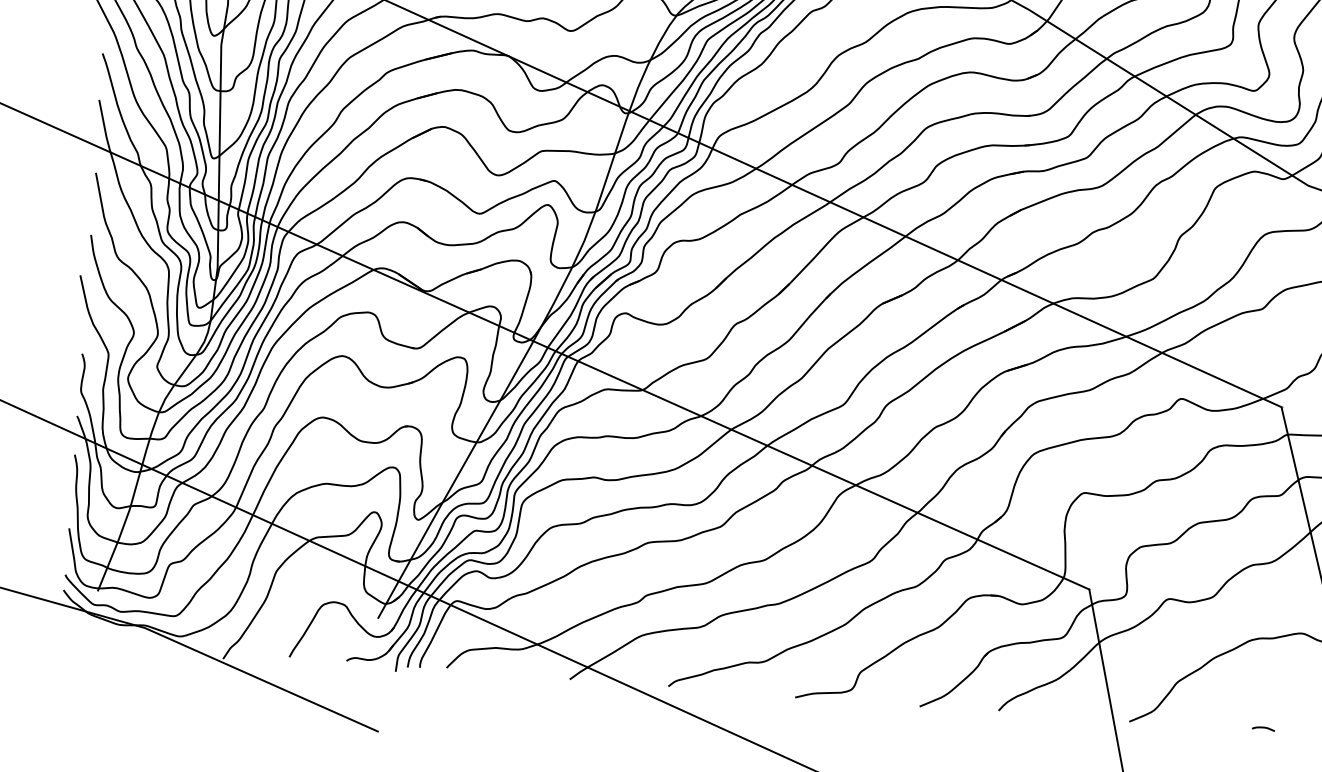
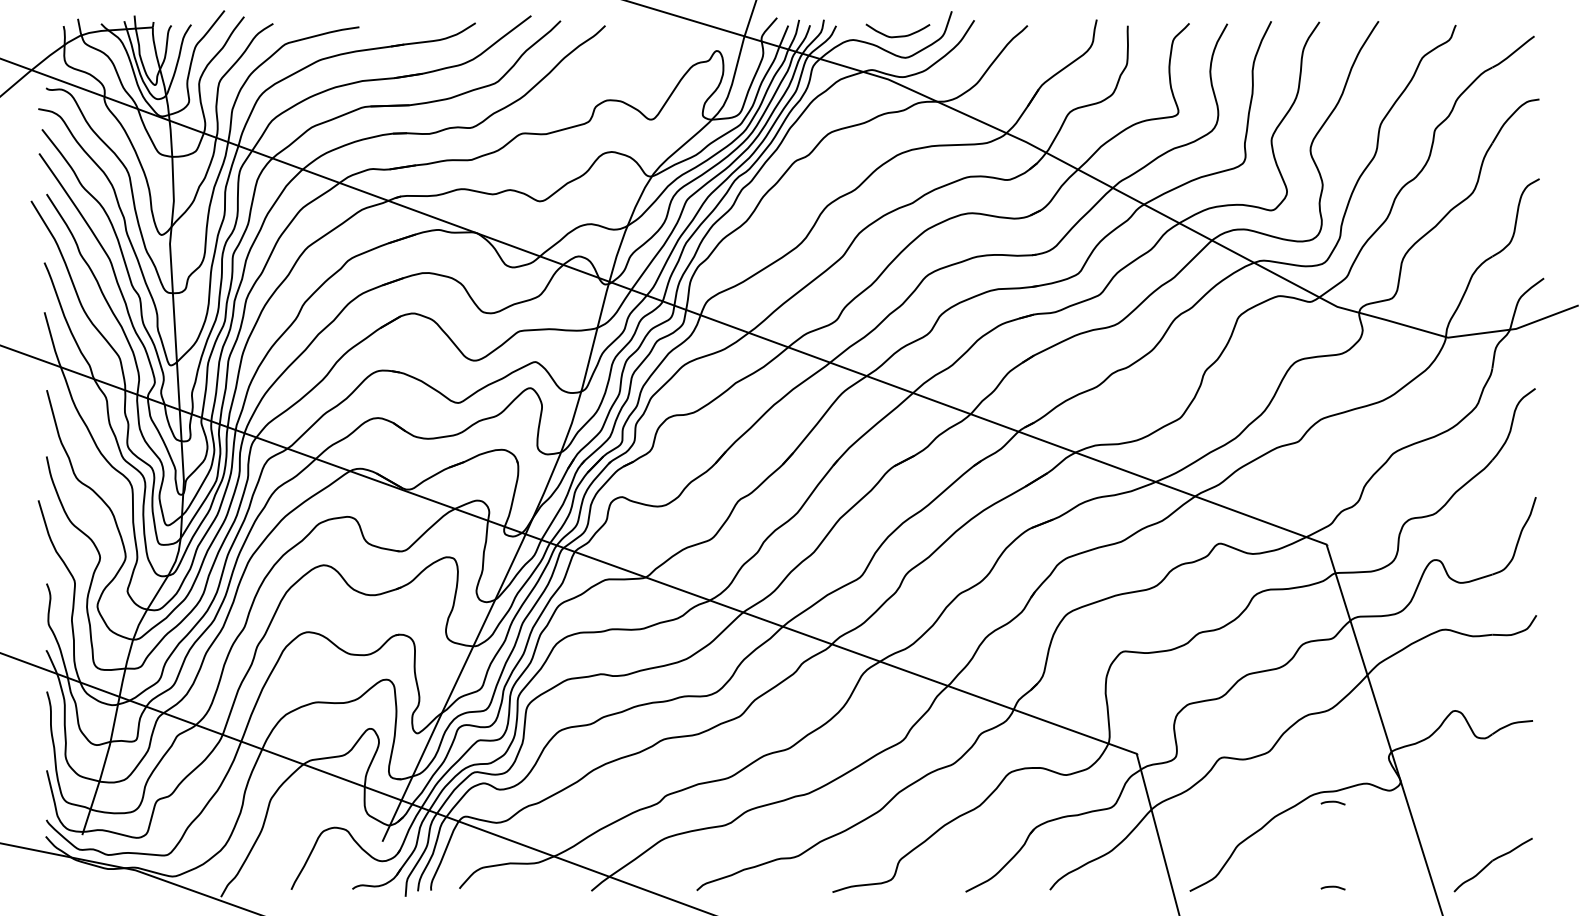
curve: (1268, 648) -> (1332, 802), added

